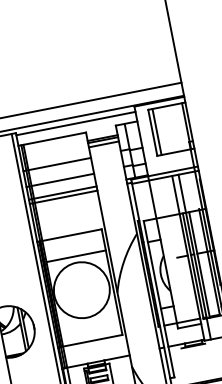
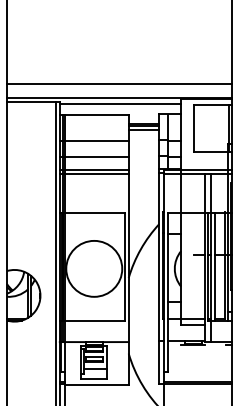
line: (156, 131) -> (198, 127), removed
line: (75, 256) -> (94, 234), removed

